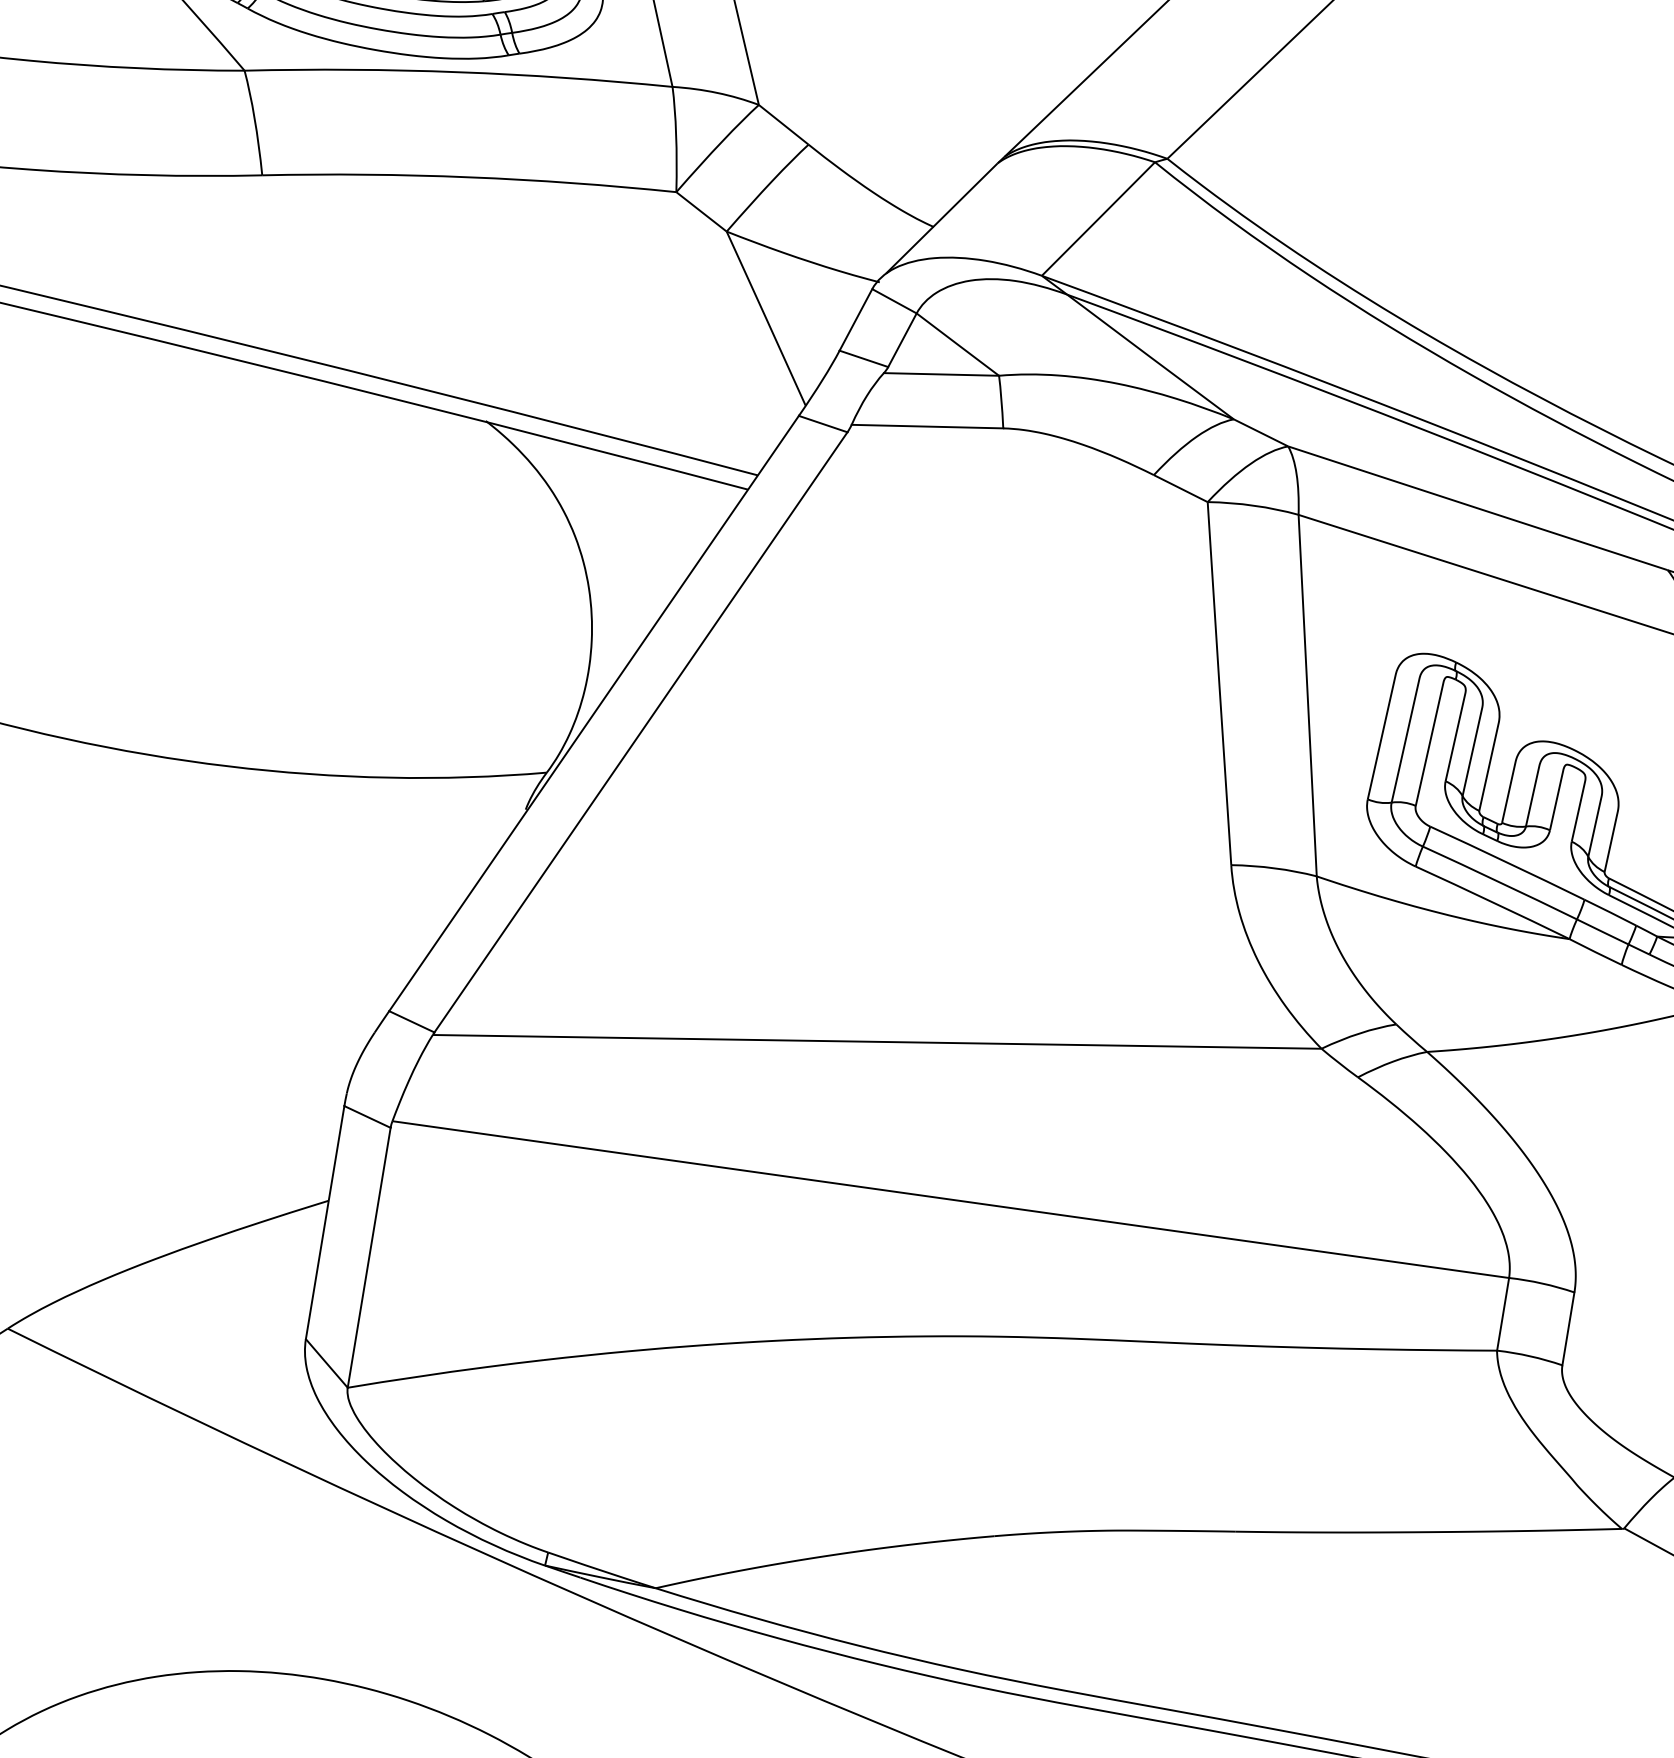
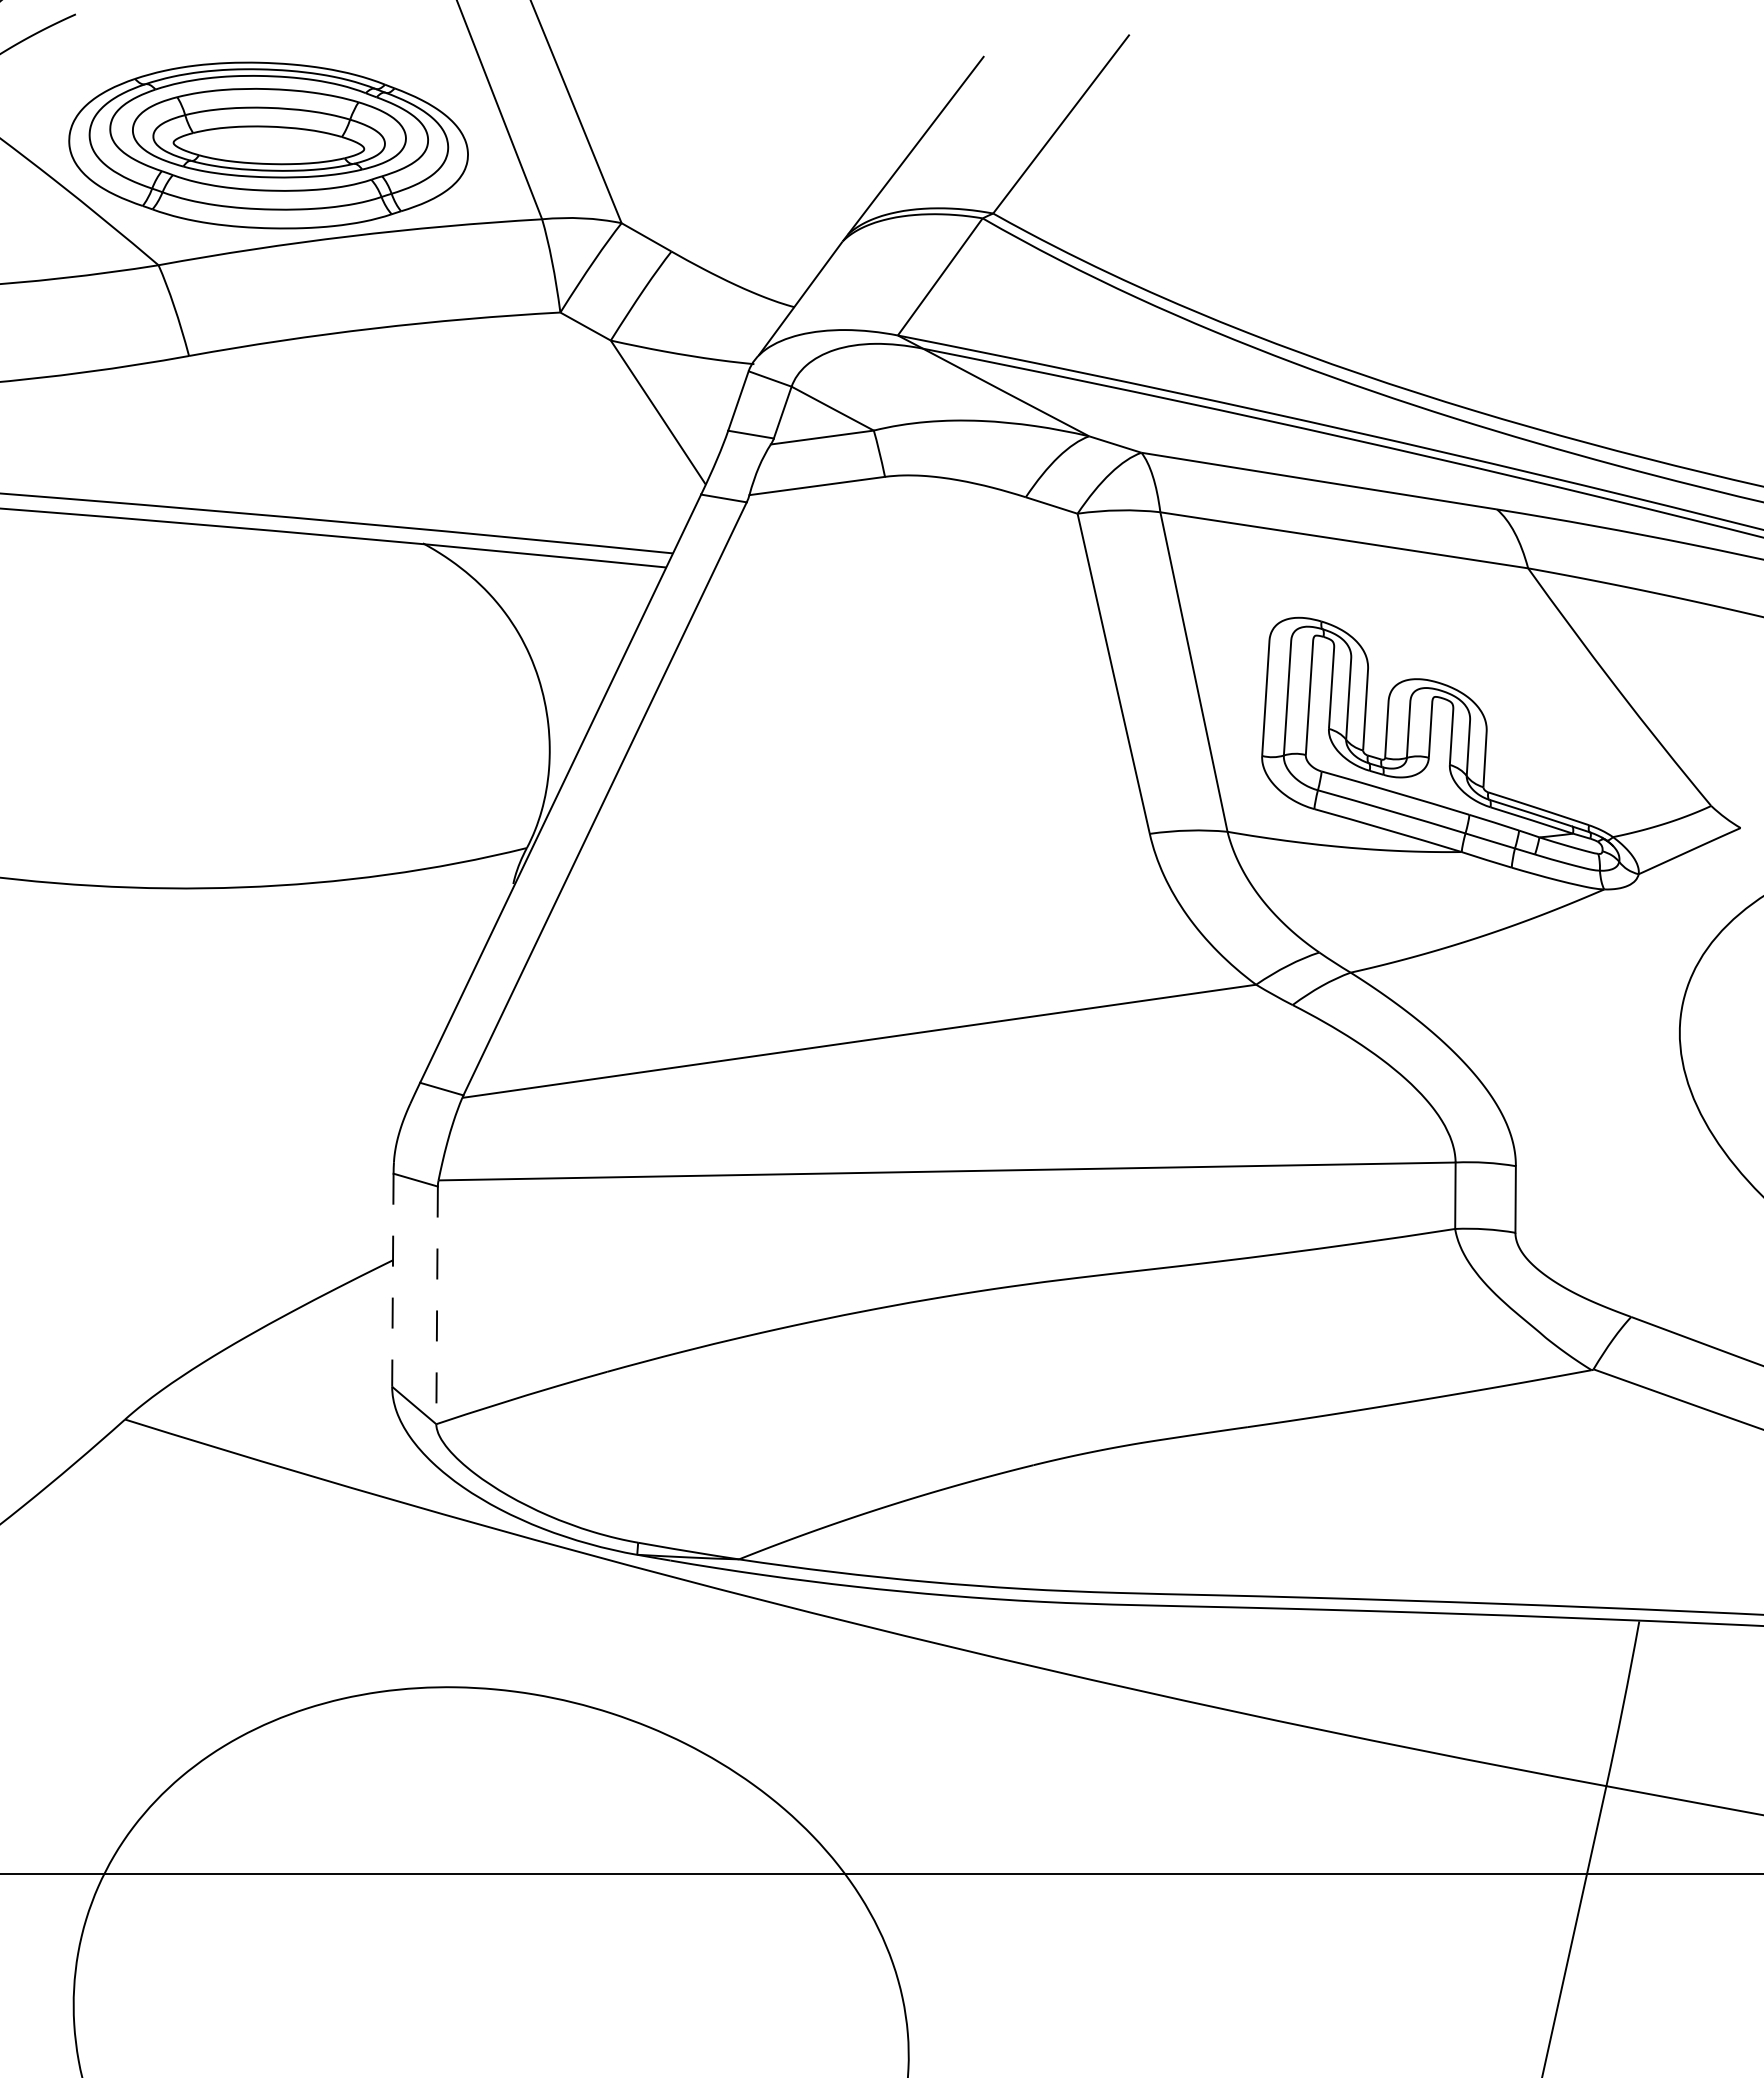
line: (324, 1222) -> (392, 1280), solid -> dashed
line: (369, 1257) -> (437, 1305), solid -> dashed

